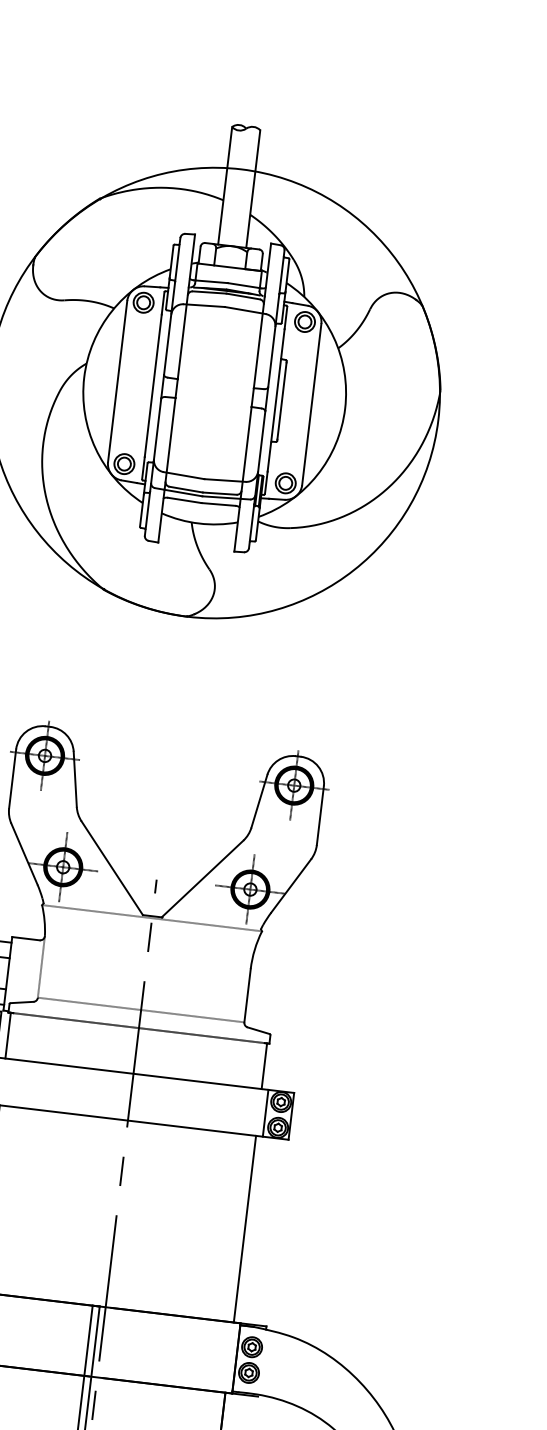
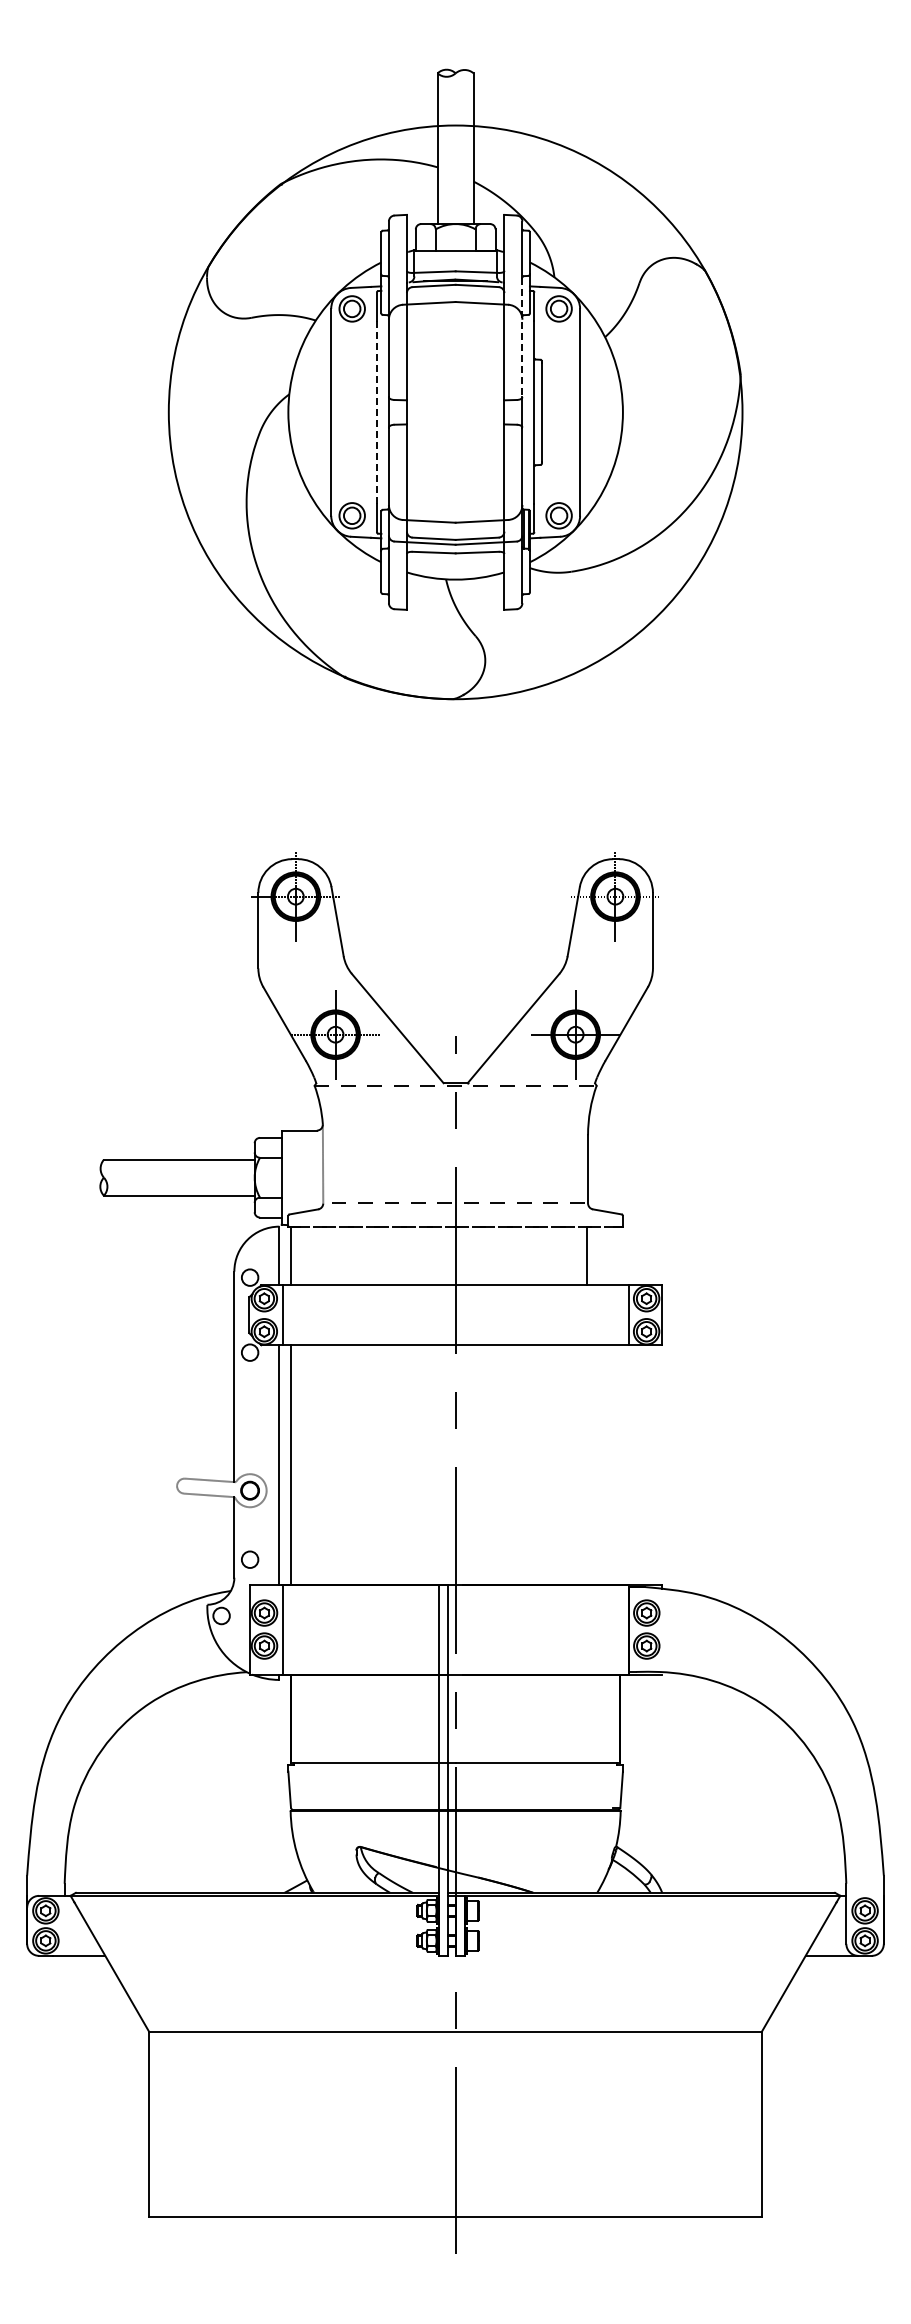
line: (273, 340) -> (522, 337), solid -> dashed
line: (153, 385) -> (376, 411), solid -> dashed
line: (264, 1065) -> (586, 1255), moved
line: (244, 1228) -> (619, 1464), removed

